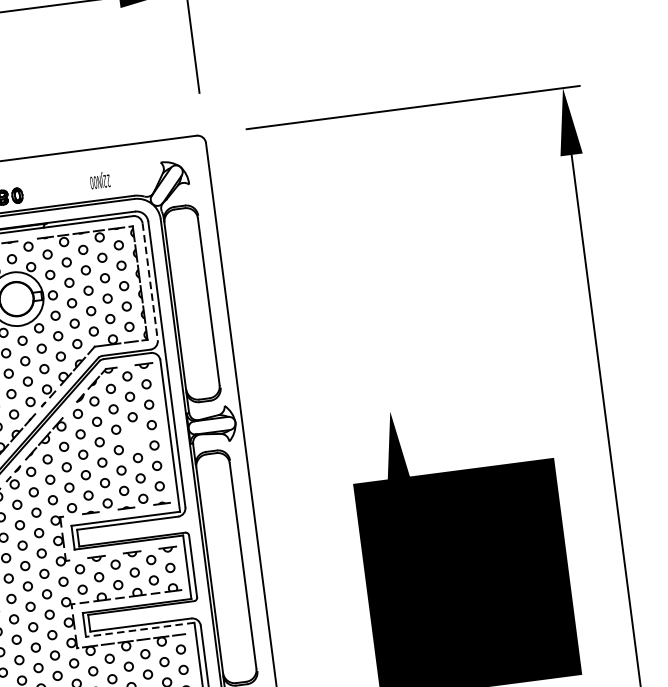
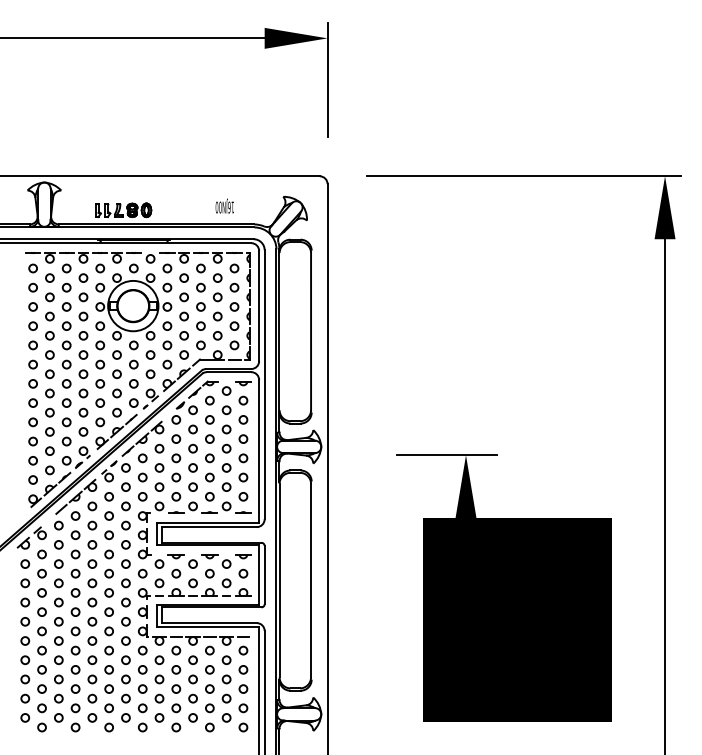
text: (107, 180) -> (231, 207), 22JN00 -> 16JN00
line: (150, 282) -> (259, 306), dashed -> solid
line: (370, 414) -> (447, 455), added
circle: (135, 437) -> (226, 448), added
line: (139, 629) -> (207, 627), dashed -> solid

